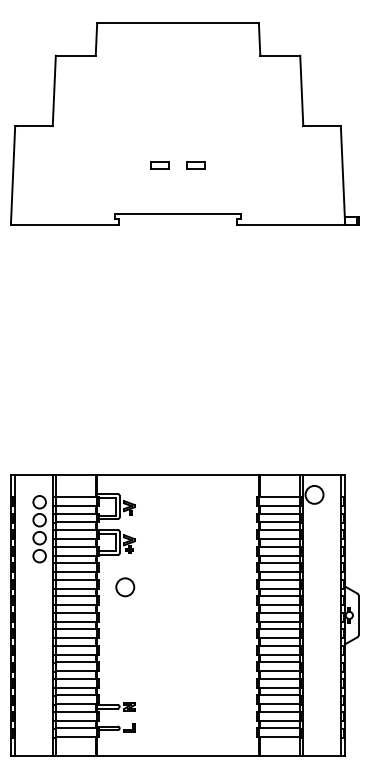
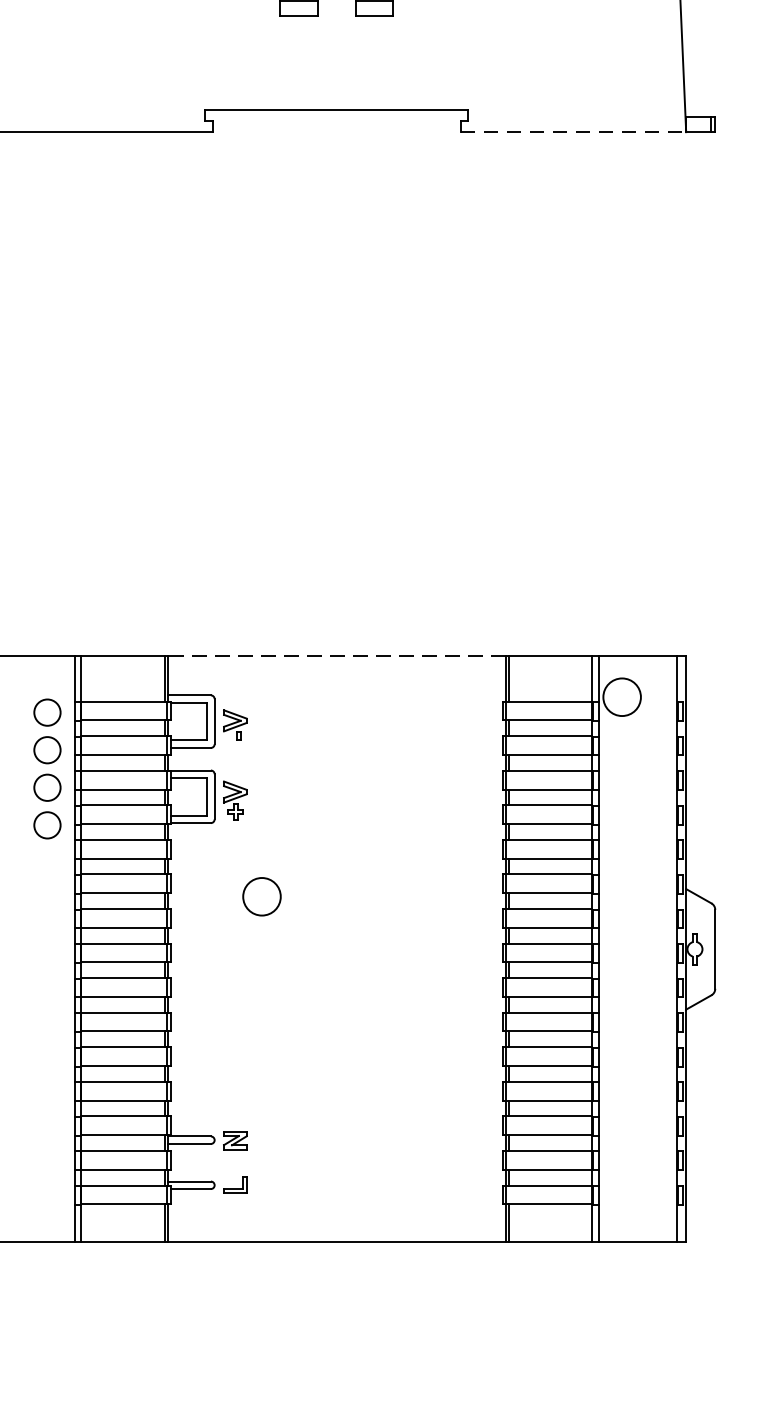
line: (291, 224) -> (573, 131), solid -> dashed
line: (178, 475) -> (337, 656), solid -> dashed
circle: (125, 587) -> (262, 897), moved

